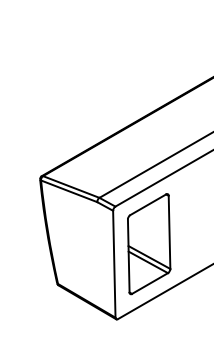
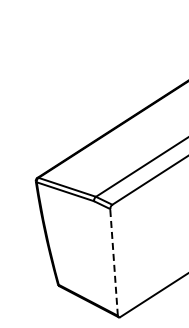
part: (149, 244) -> (148, 240), removed
line: (114, 263) -> (114, 261), solid -> dashed

